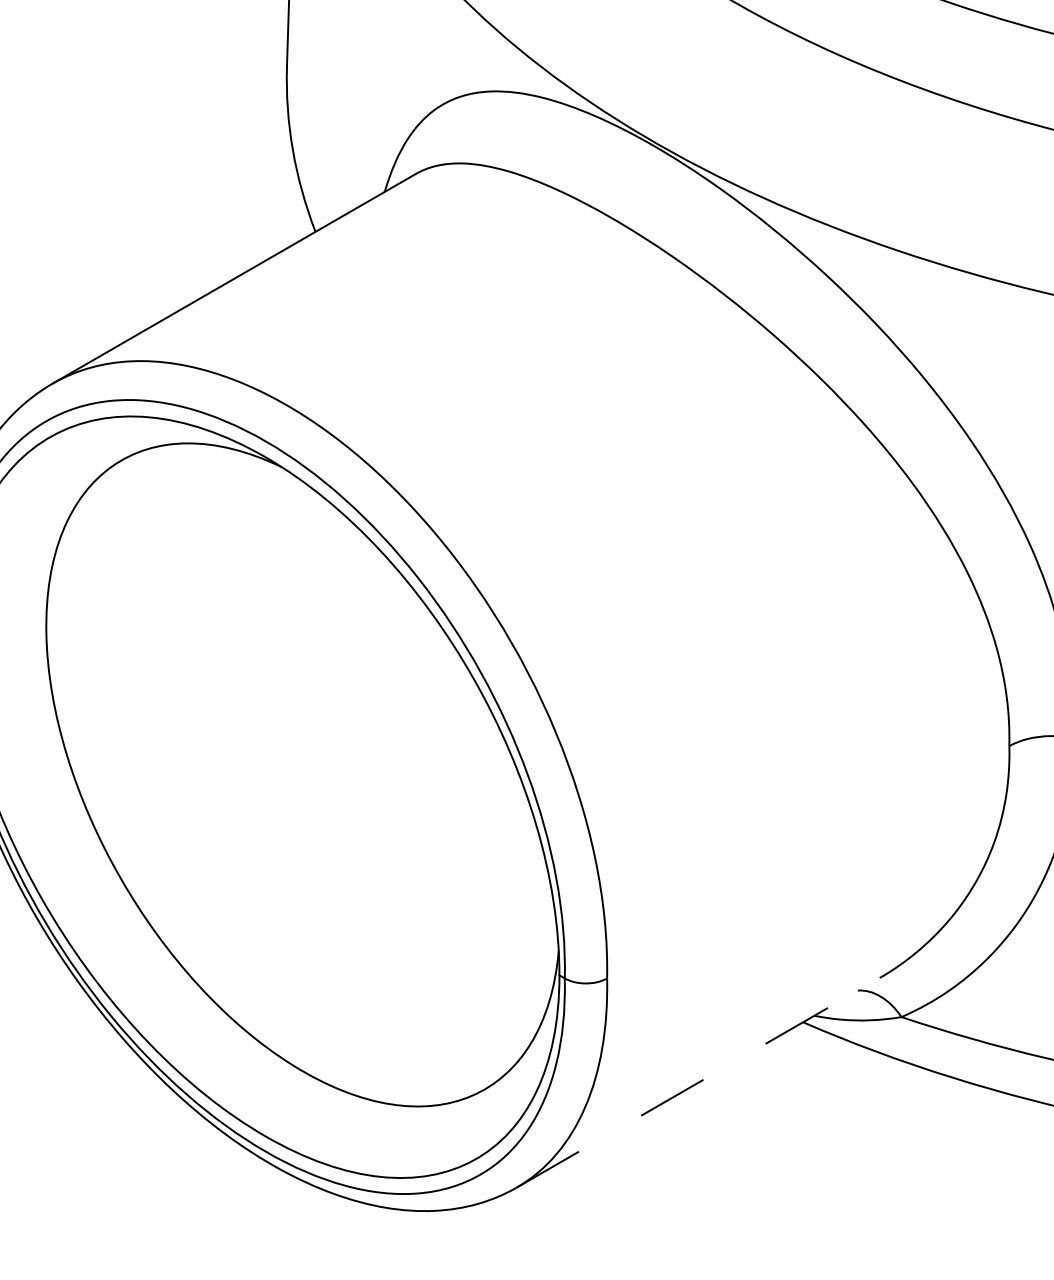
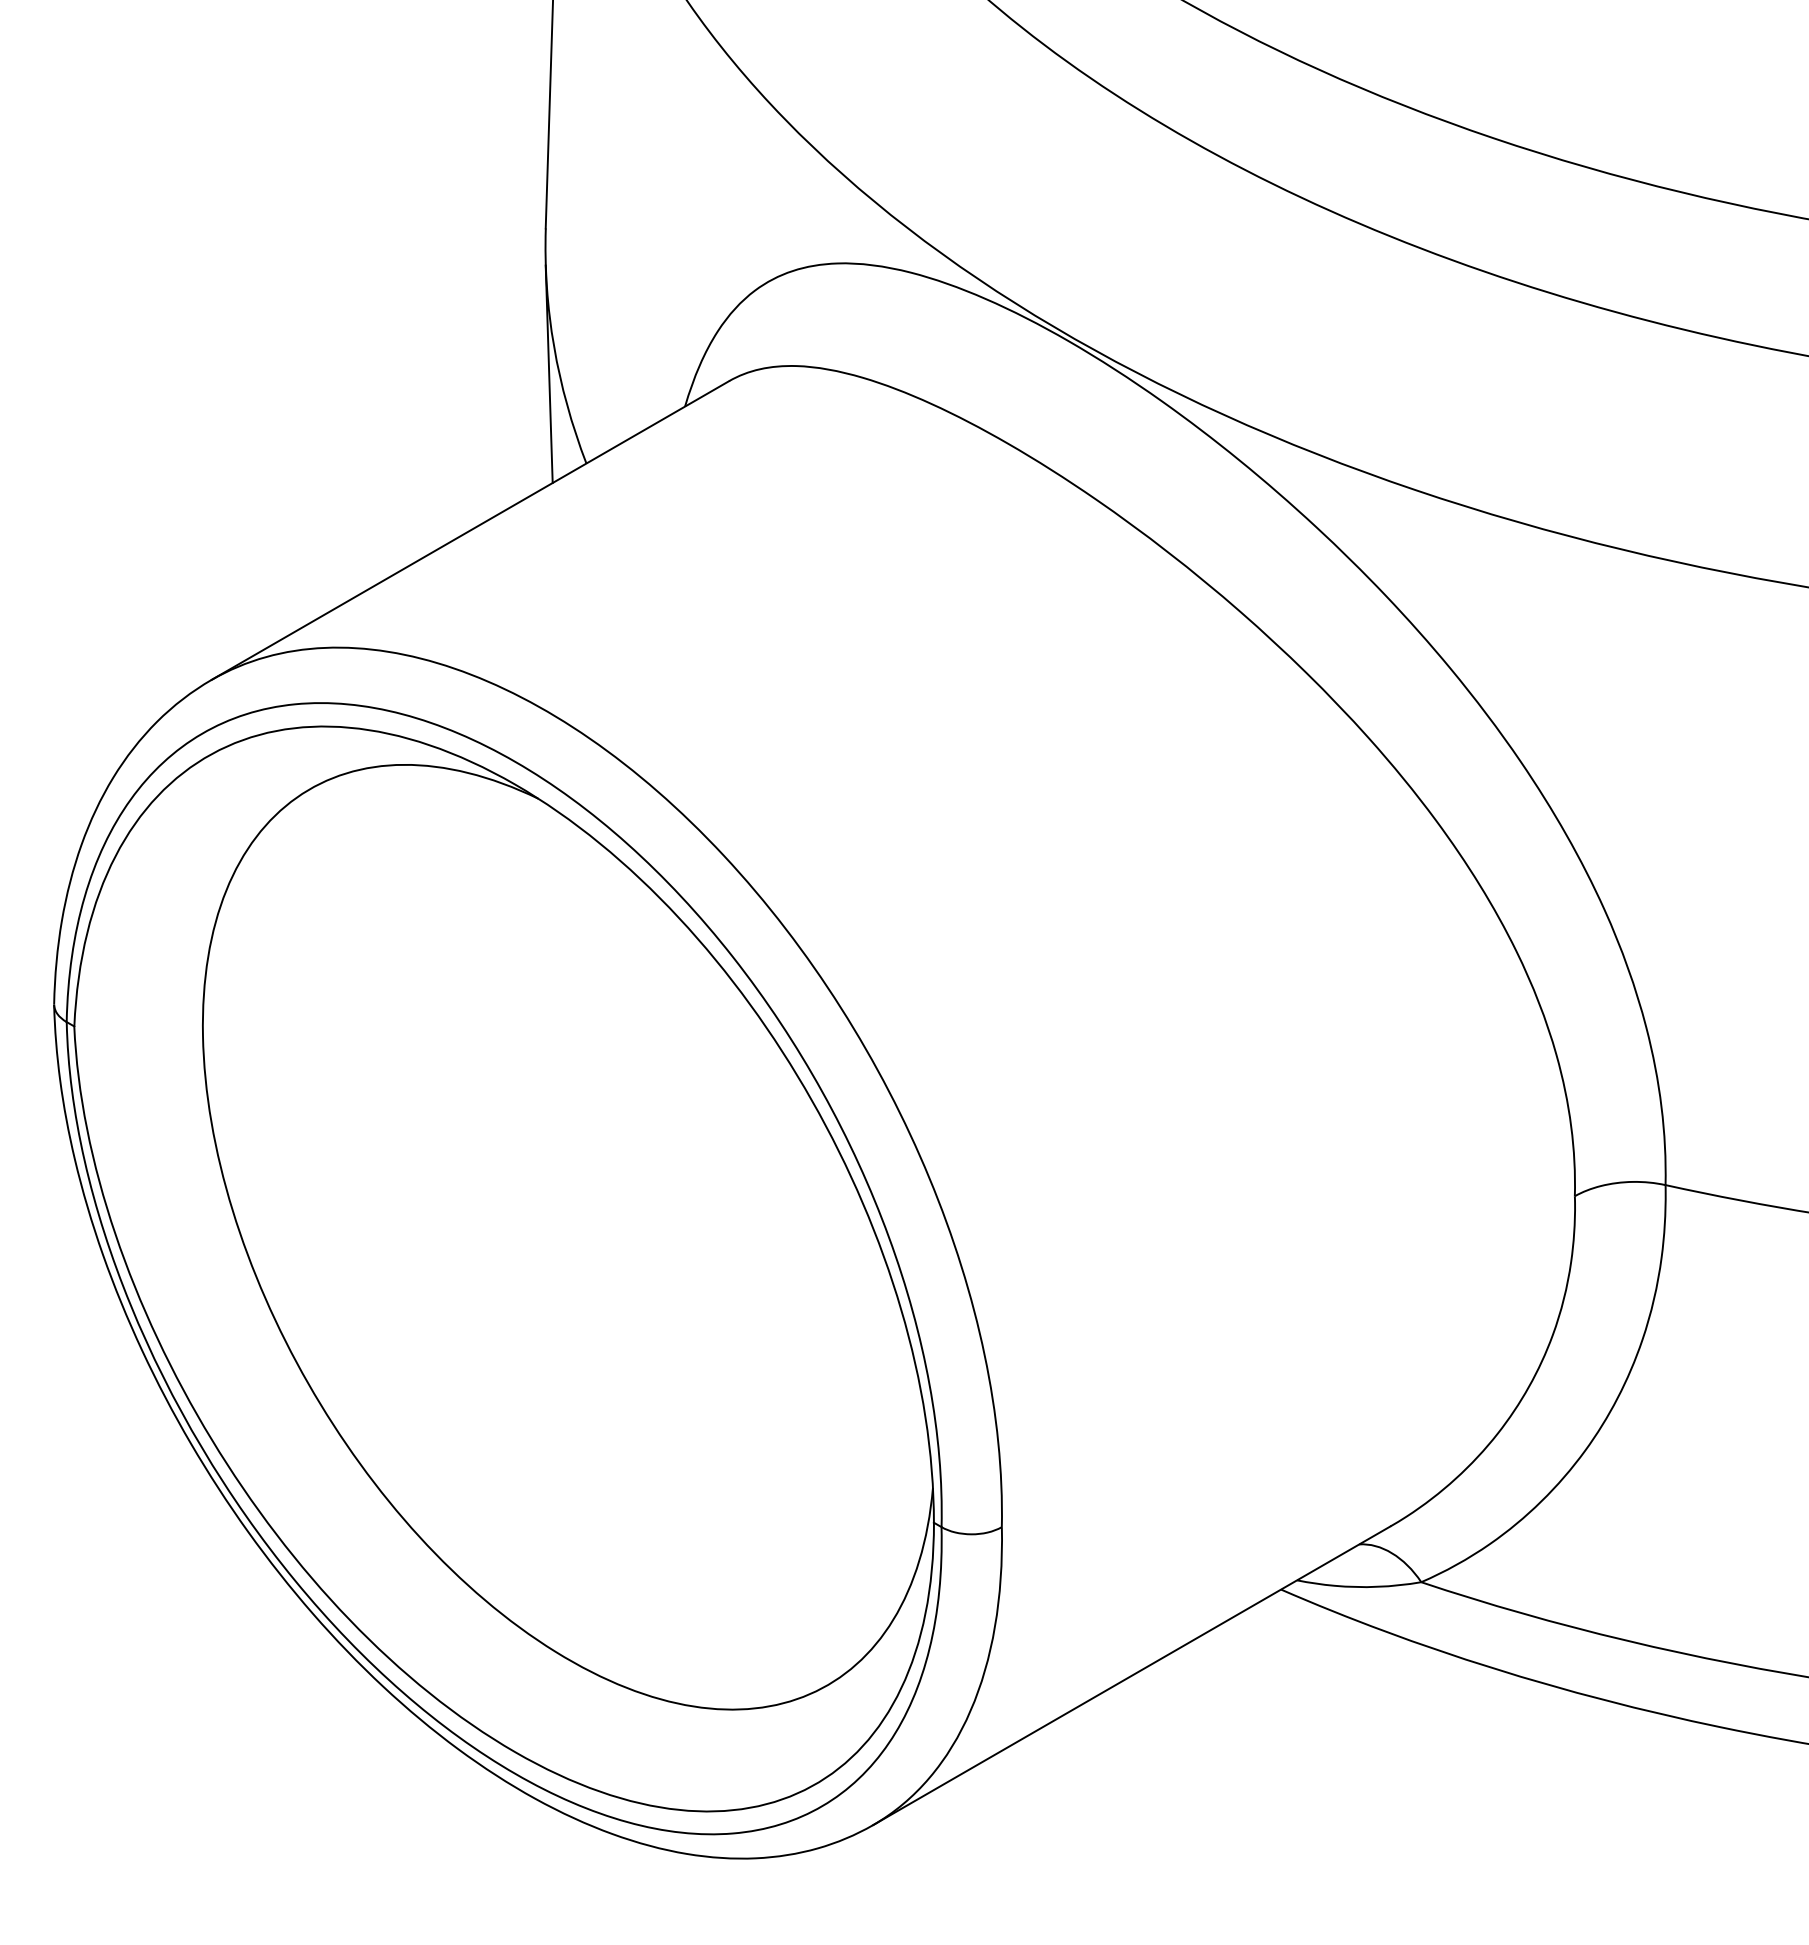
line: (288, 168) -> (548, 373), added
line: (698, 1082) -> (1131, 1675), dashed -> solid

